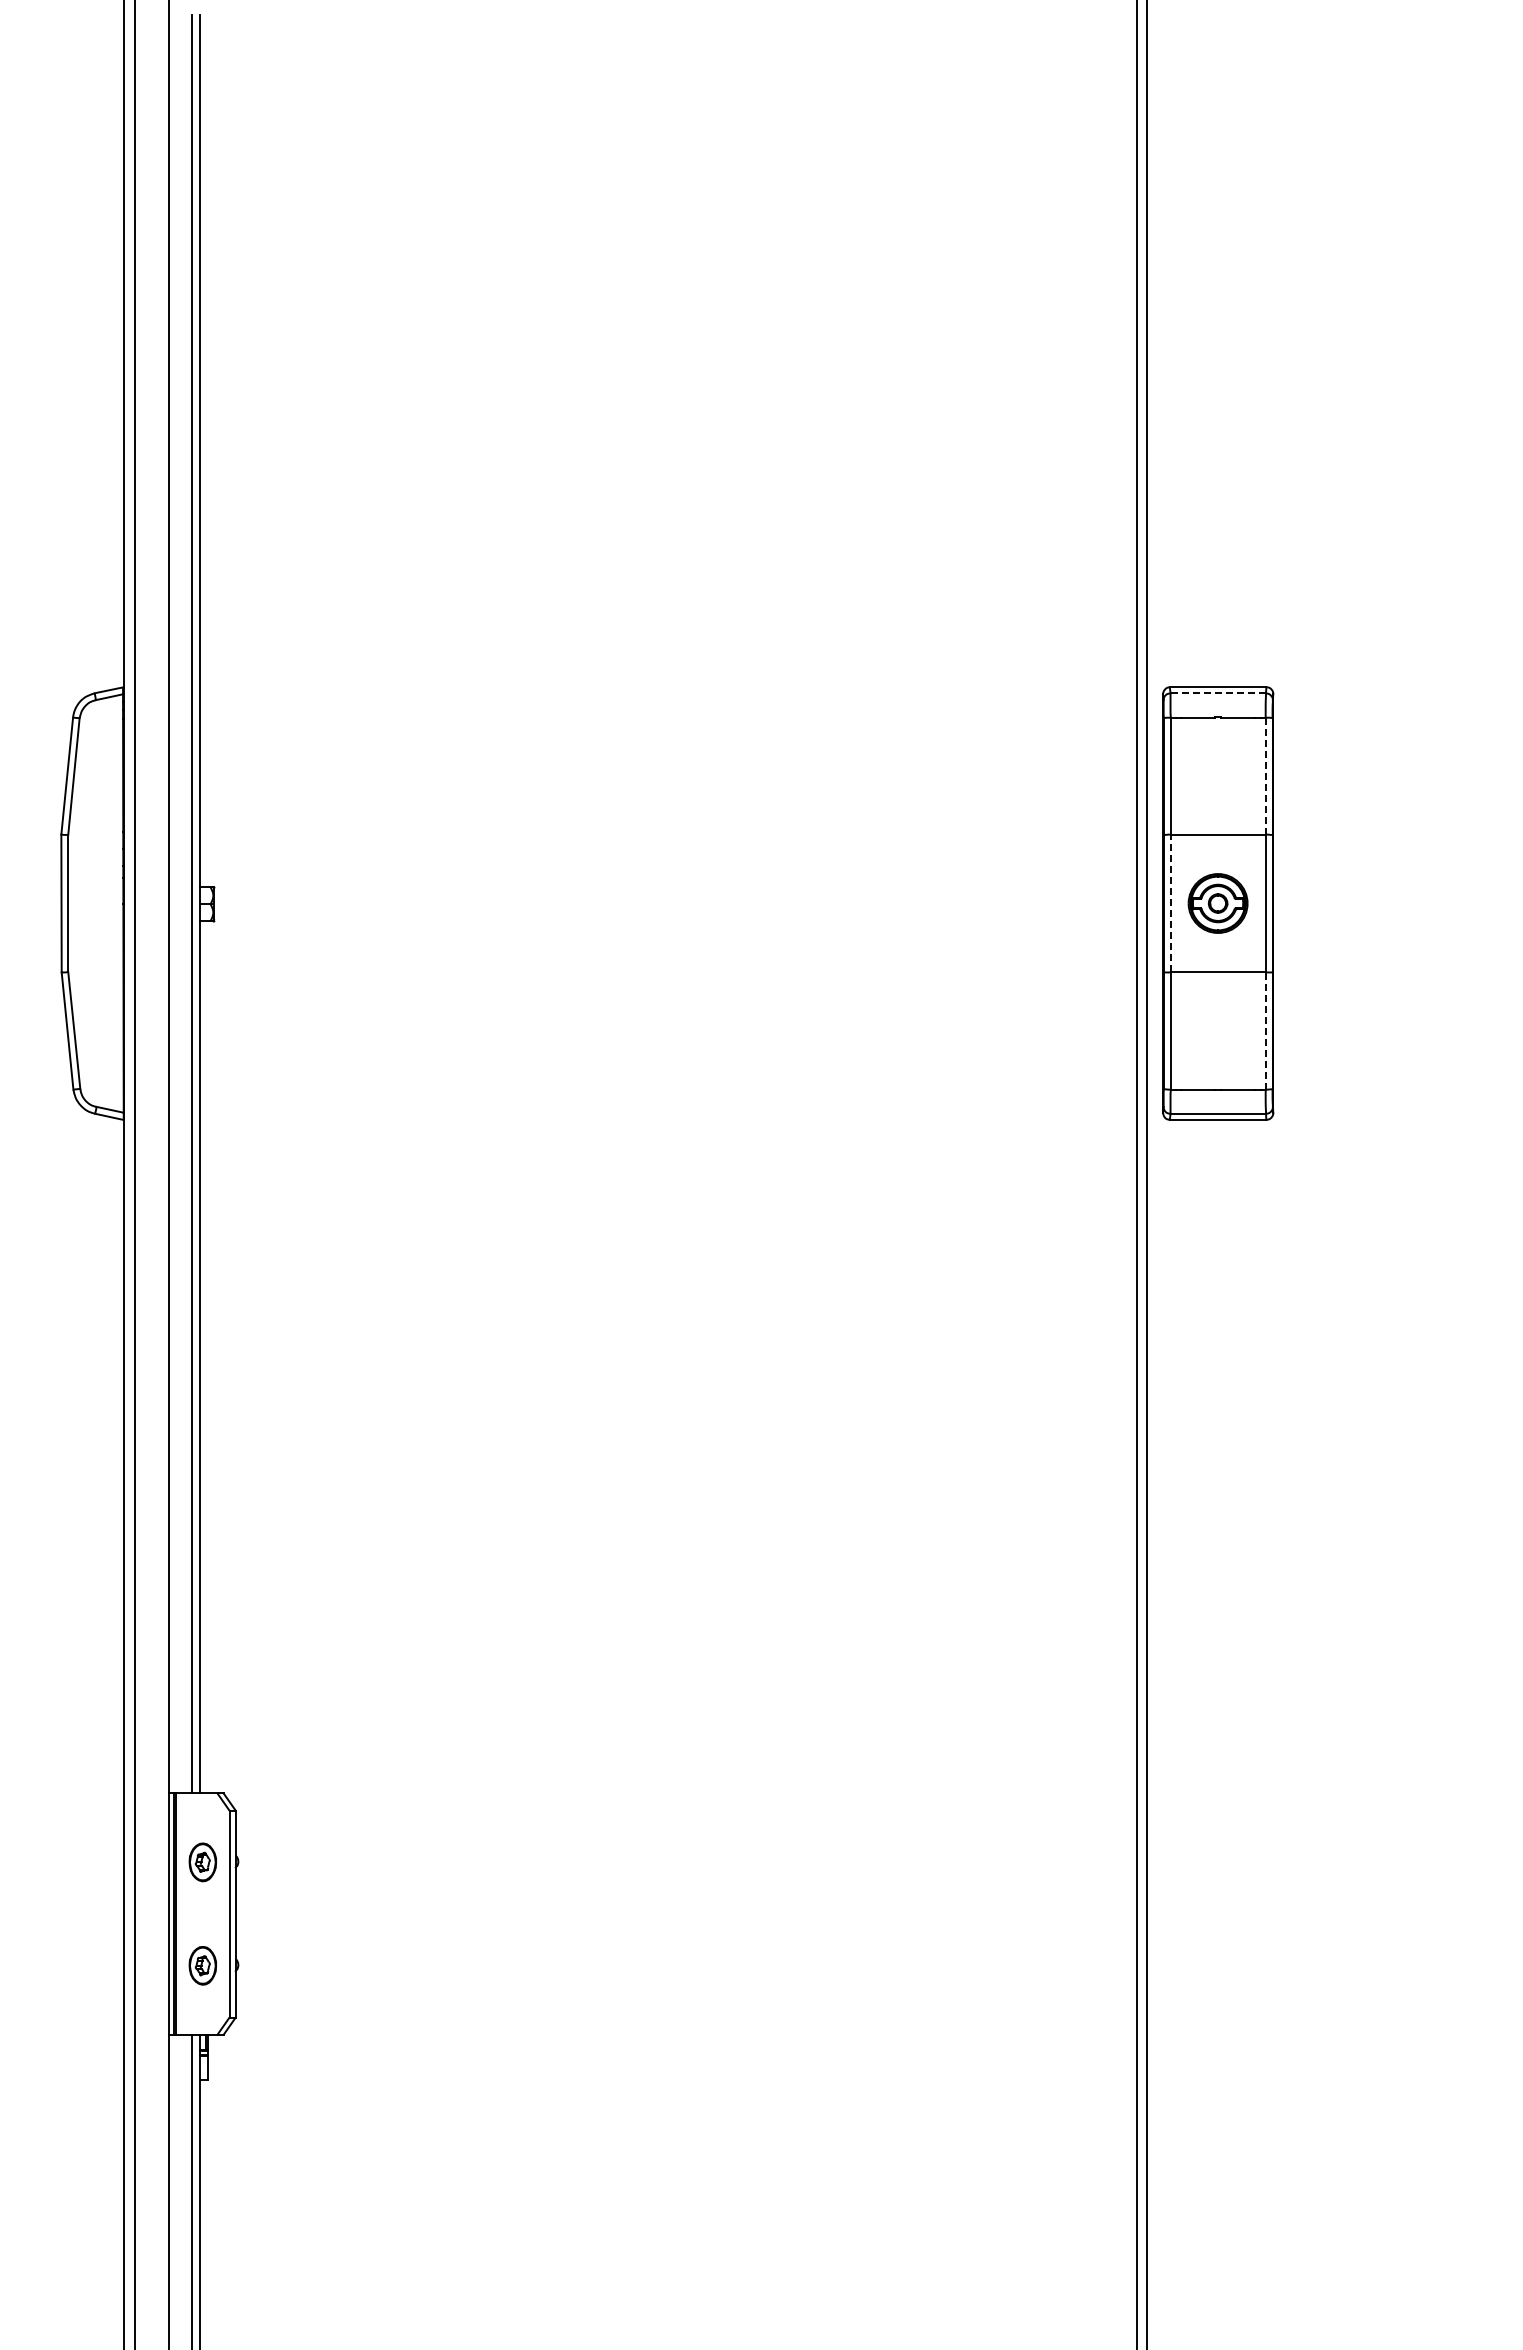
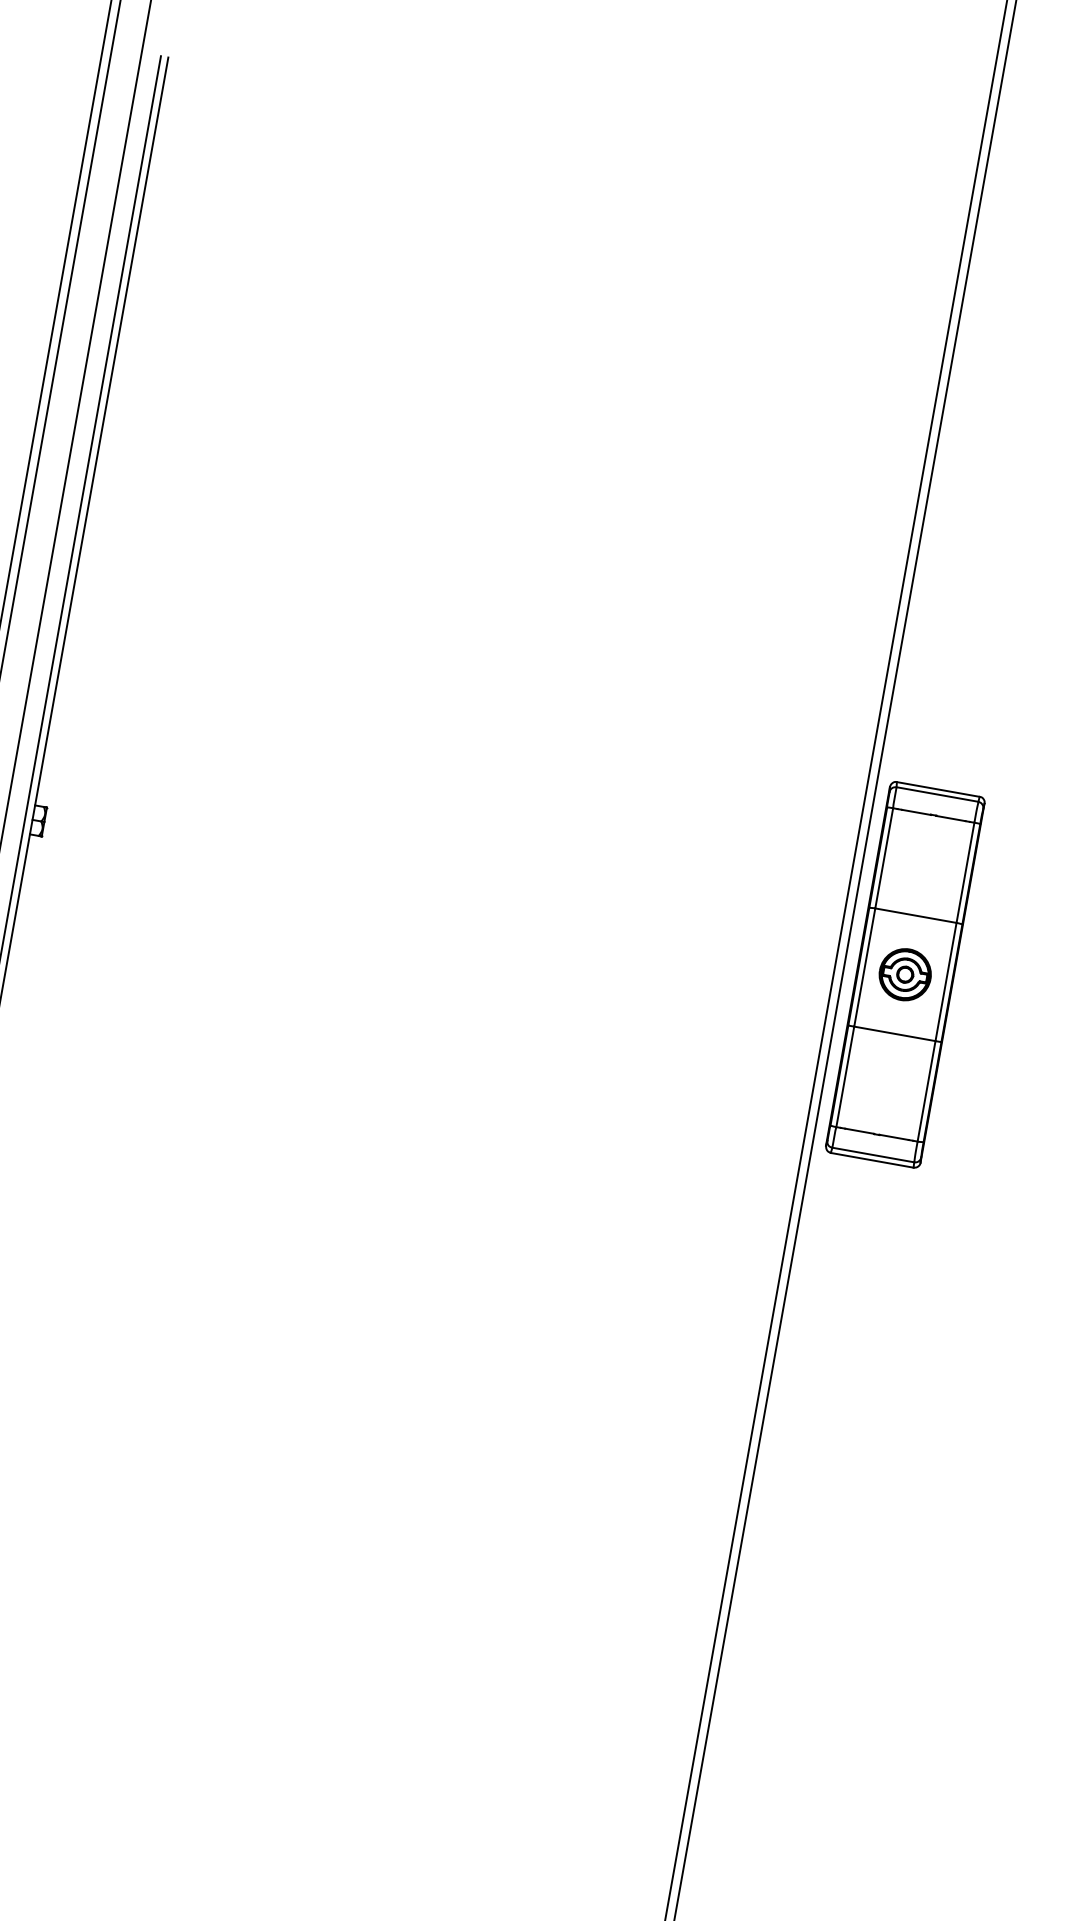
line: (1218, 693) -> (937, 794), dashed -> solid
line: (1265, 775) -> (965, 872), dashed -> solid
line: (1170, 903) -> (864, 967), dashed -> solid
line: (1265, 1031) -> (926, 1091), dashed -> solid

